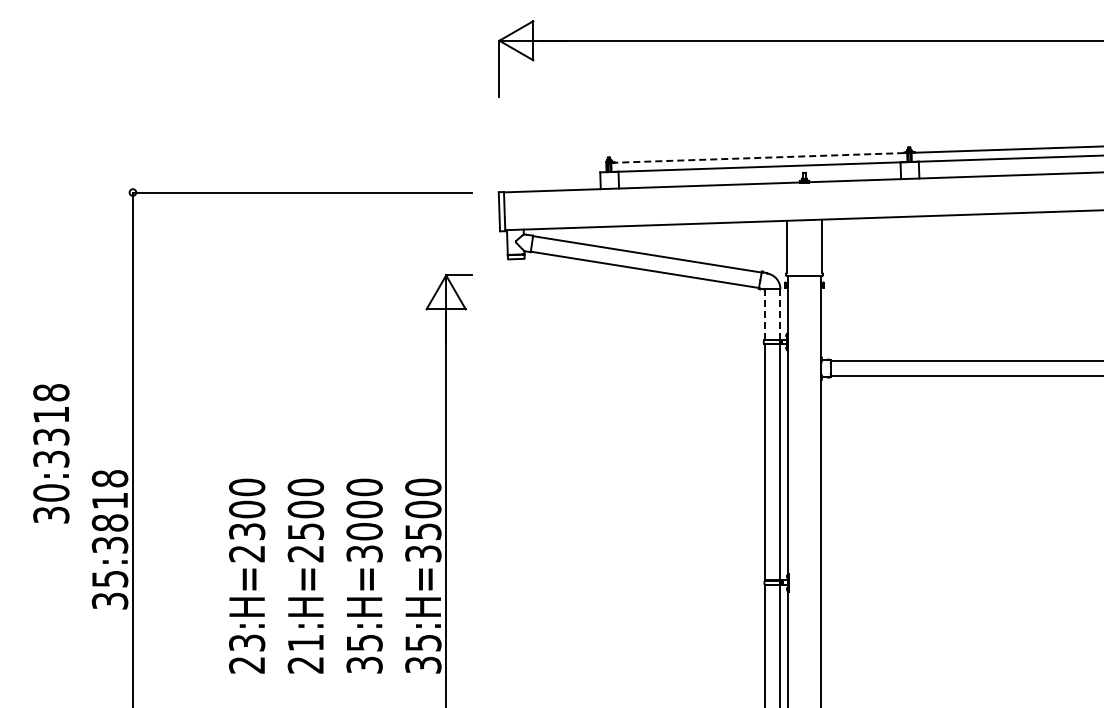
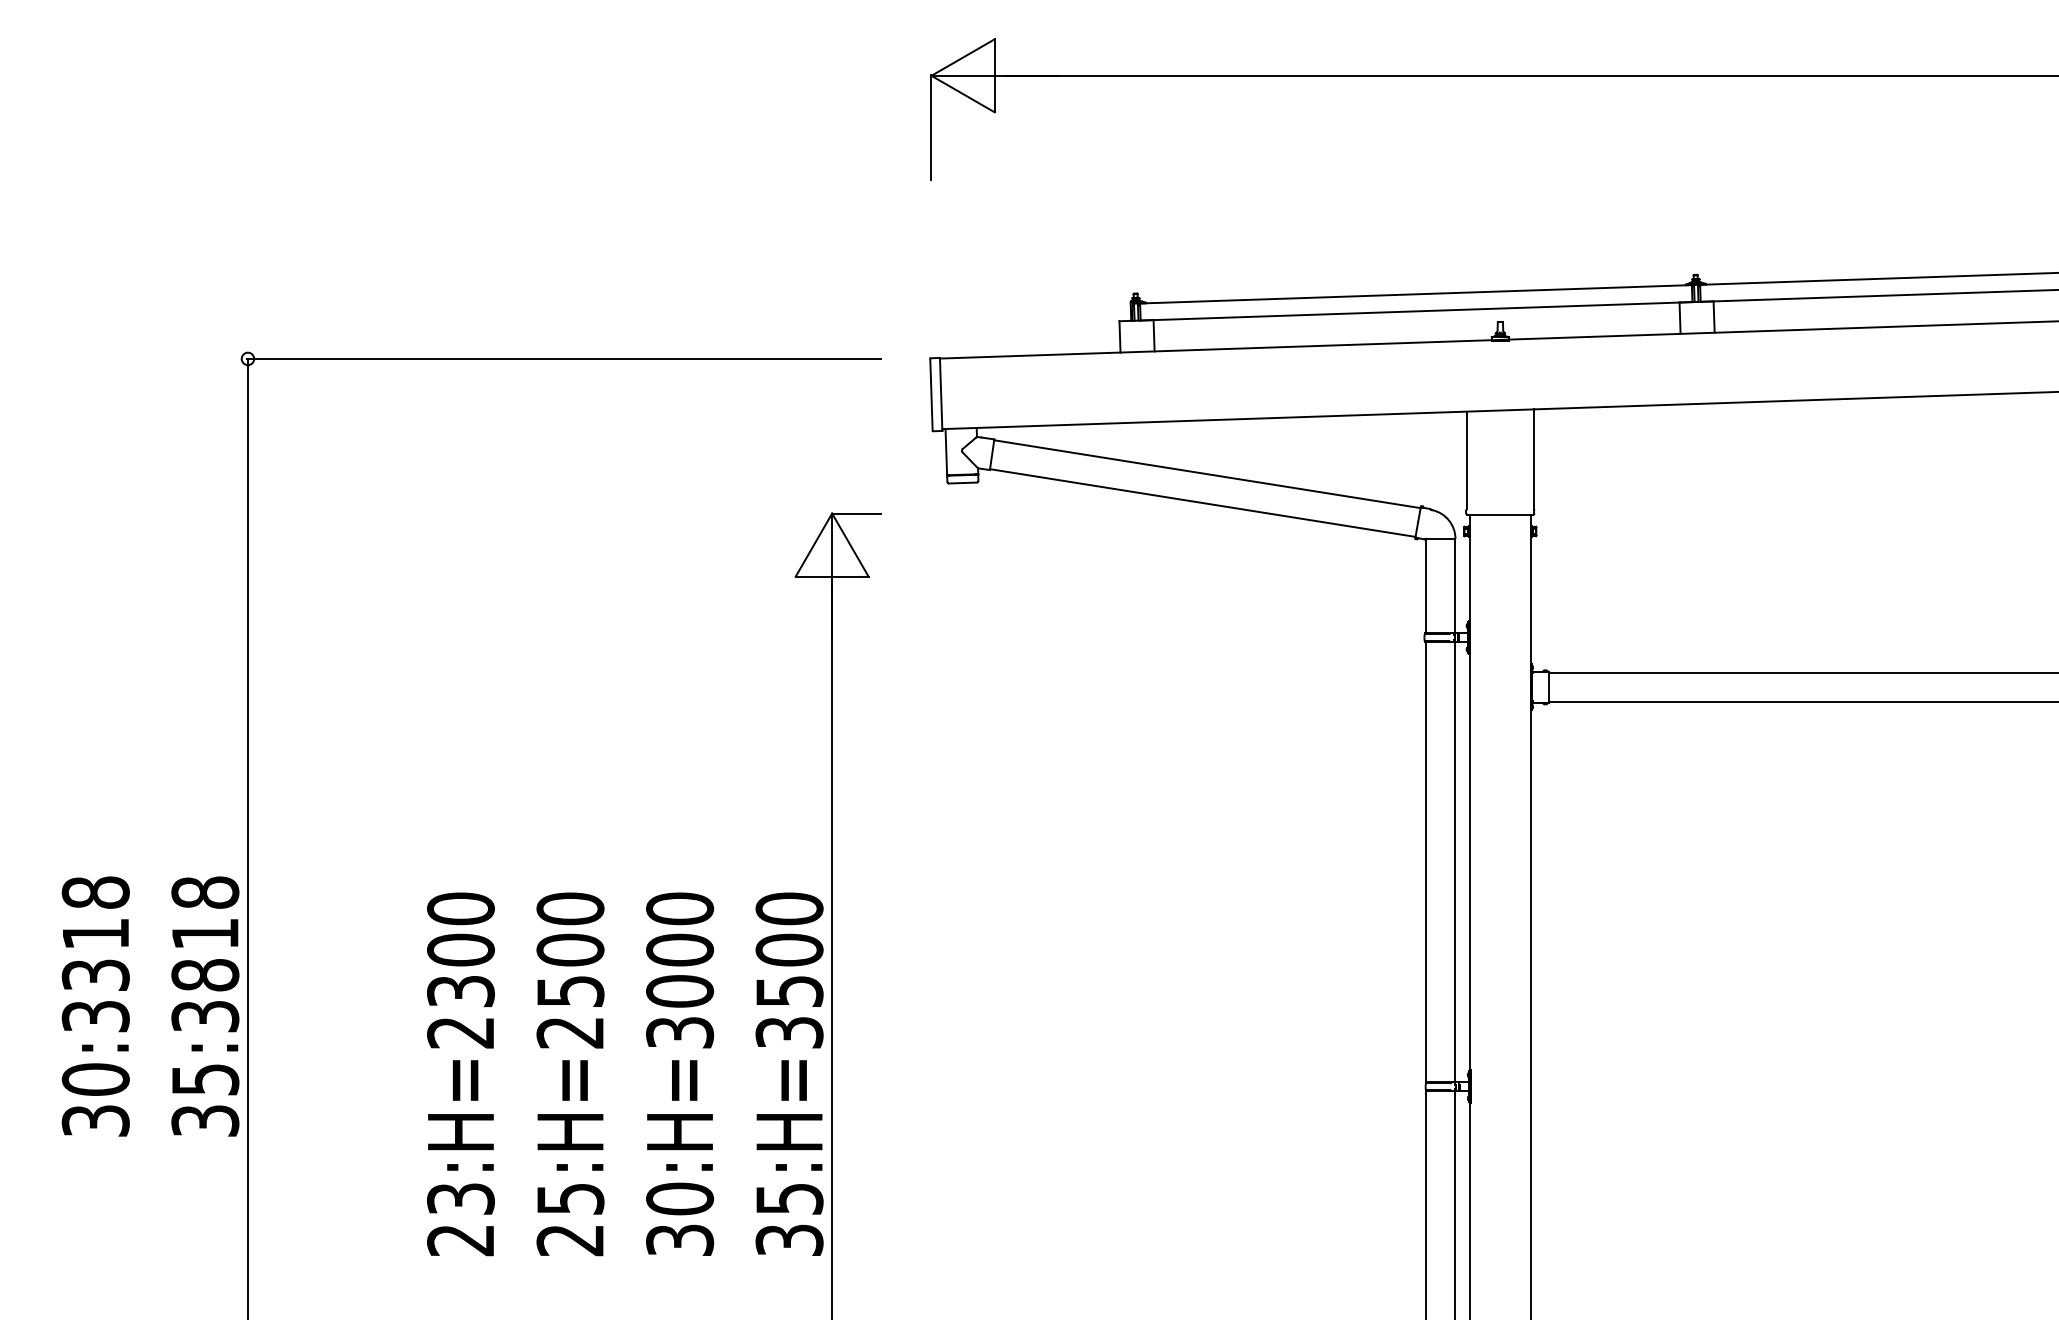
line: (759, 157) -> (1416, 293), dashed -> solid
line: (764, 314) -> (1425, 586), dashed -> solid
line: (780, 314) -> (1455, 586), dashed -> solid
text: (51, 453) -> (96, 1005), moved
text: (364, 642) -> (679, 1198), 35:H=3000 -> 30:H=3000
text: (306, 643) -> (571, 1199), 21:H=2500 -> 25:H=2500

